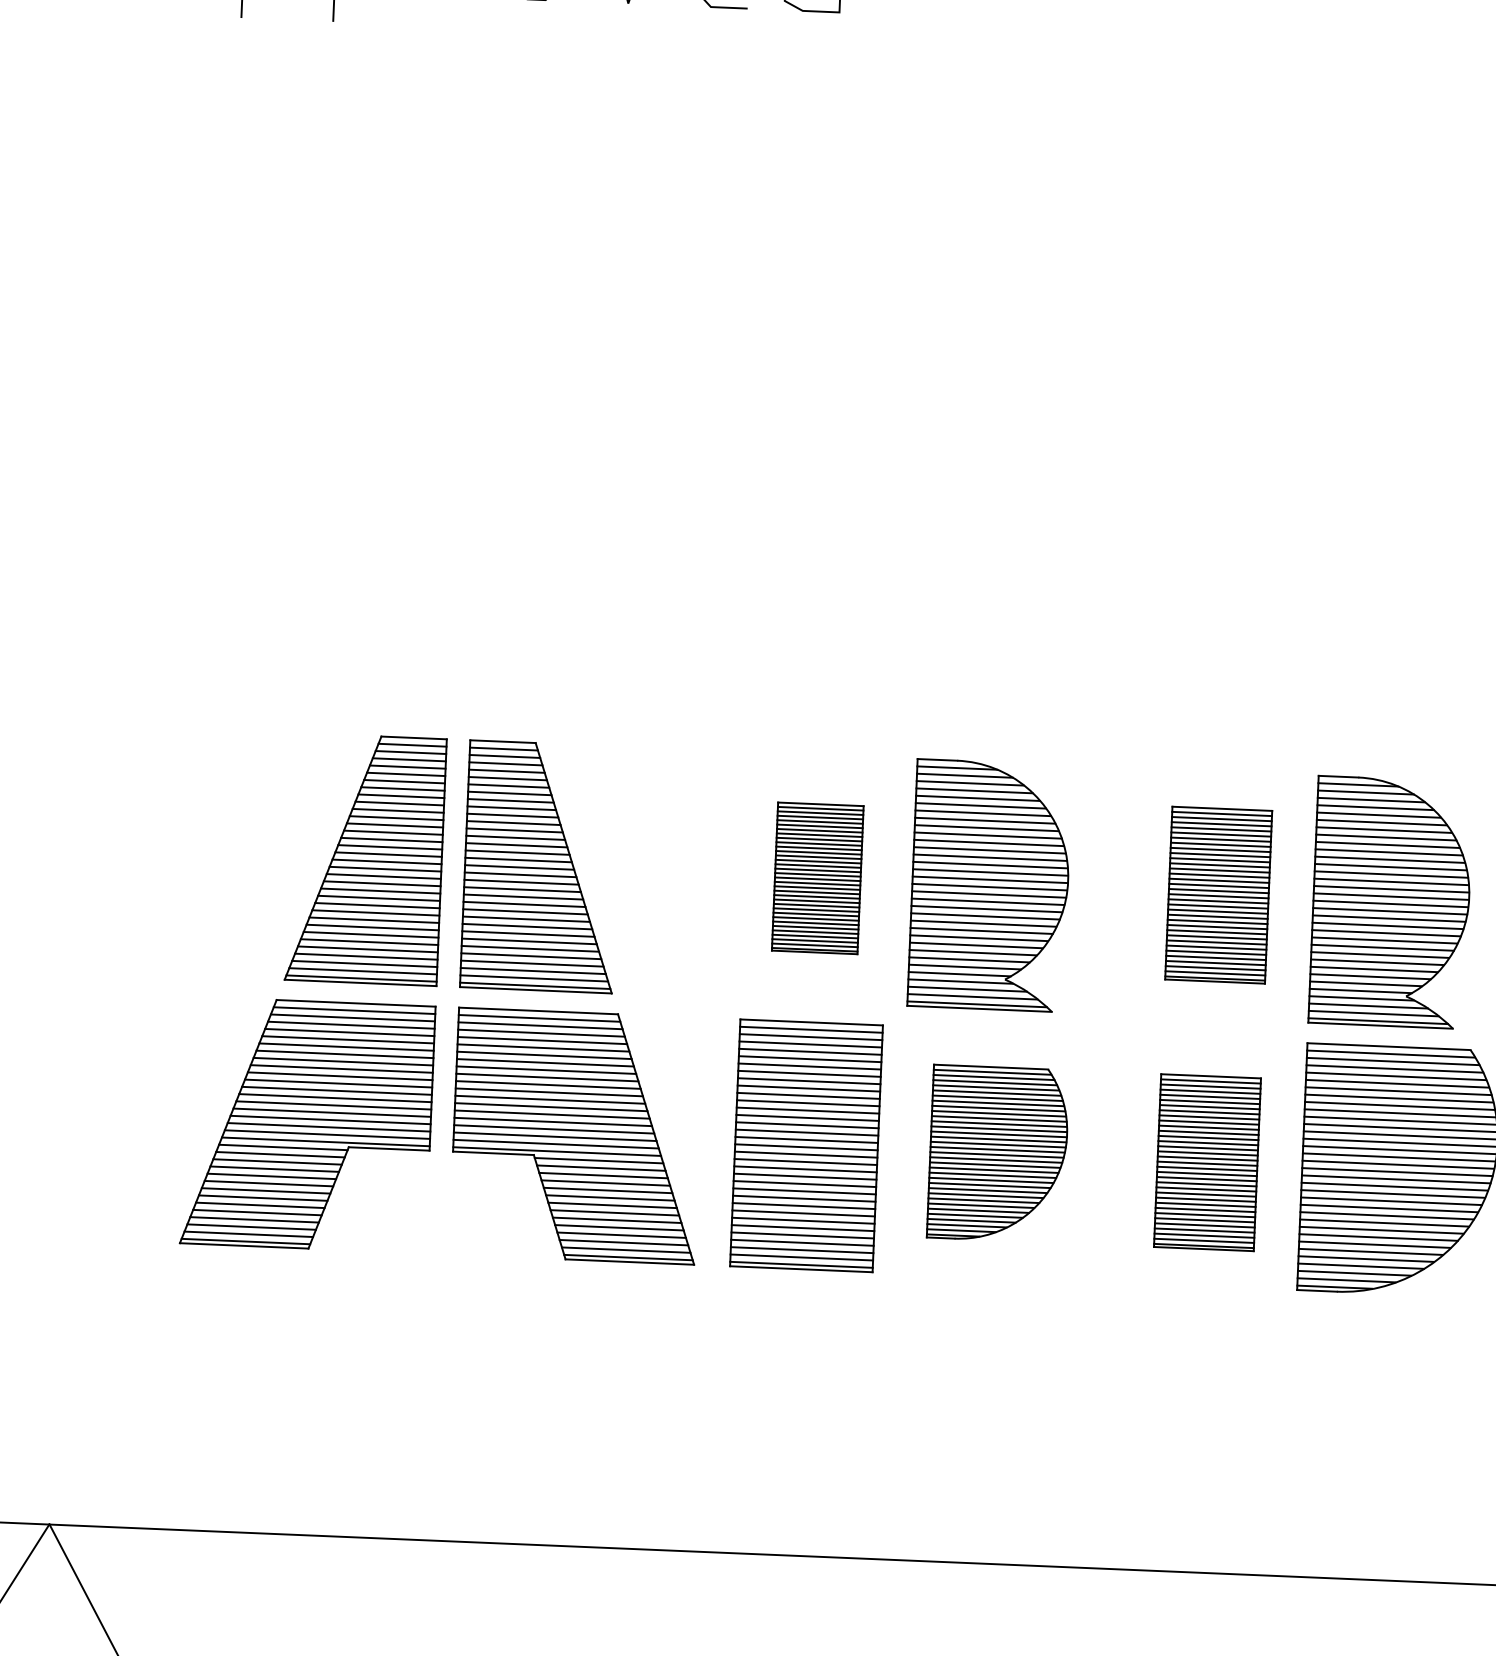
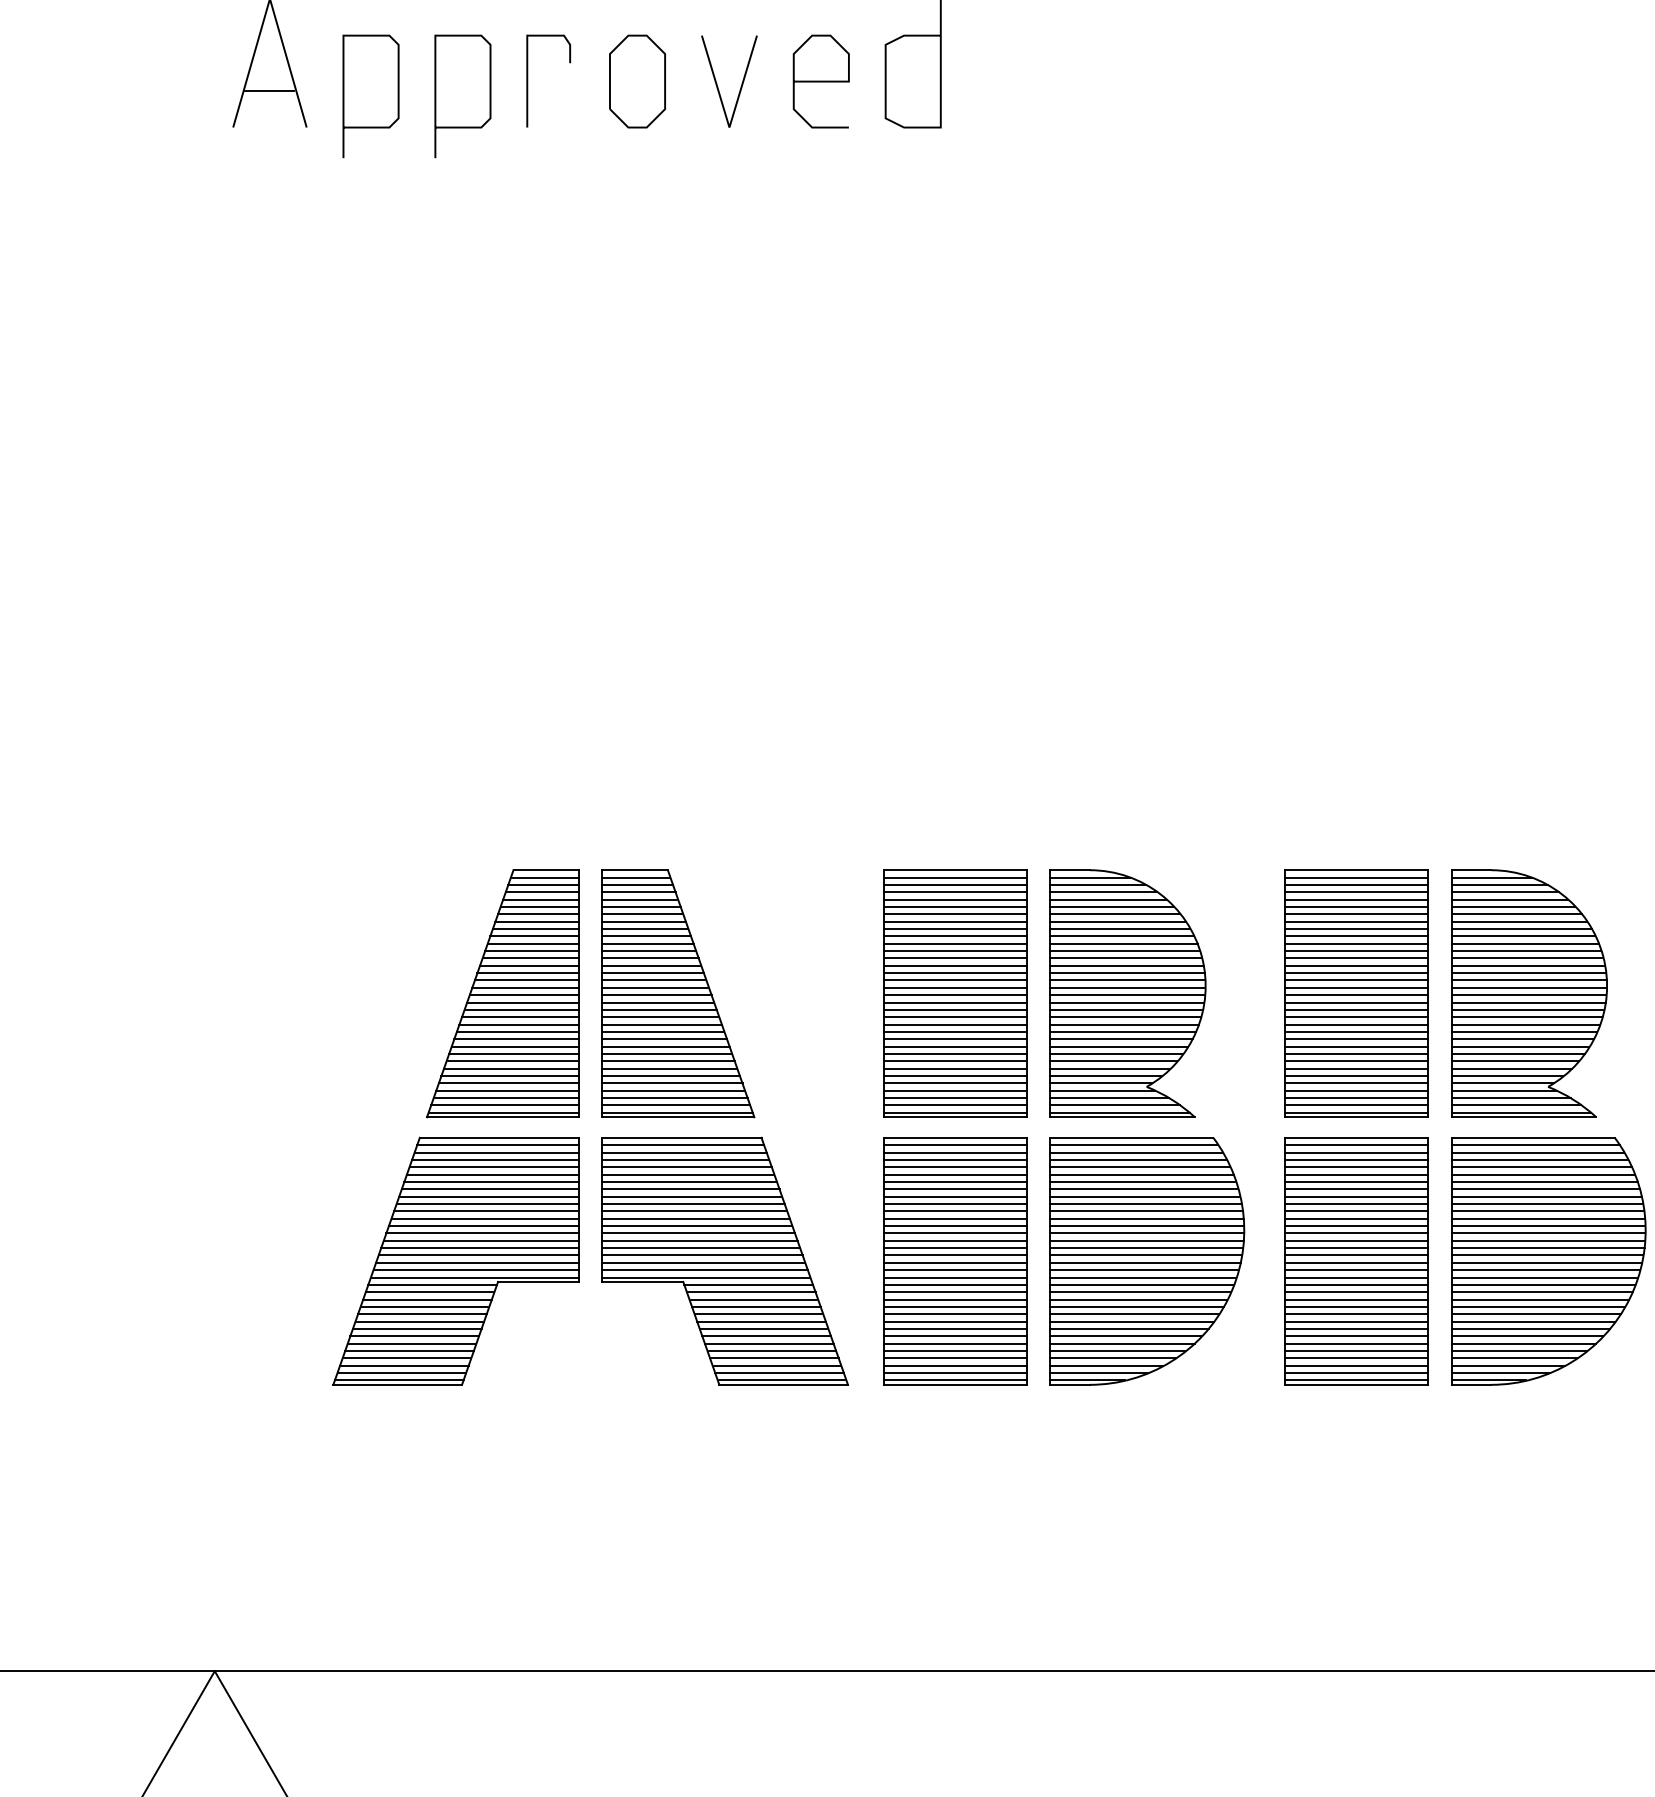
part: (817, 878) -> (955, 993), size x1.67
part: (1218, 895) -> (1356, 993), size x1.43
part: (998, 1154) -> (1147, 1261), size x1.43
part: (1207, 1162) -> (1356, 1261), size x1.43

